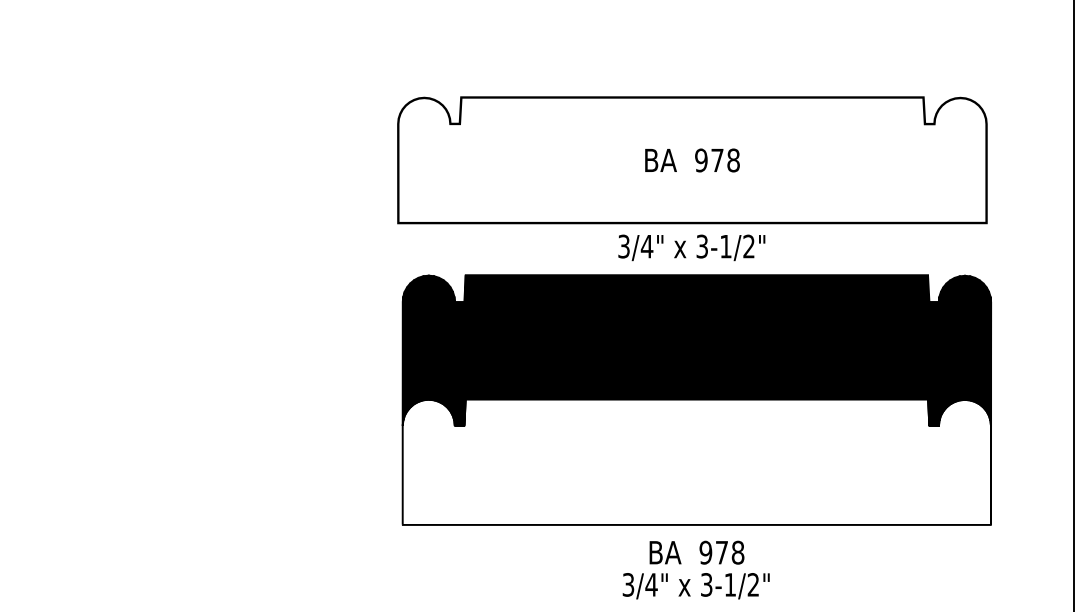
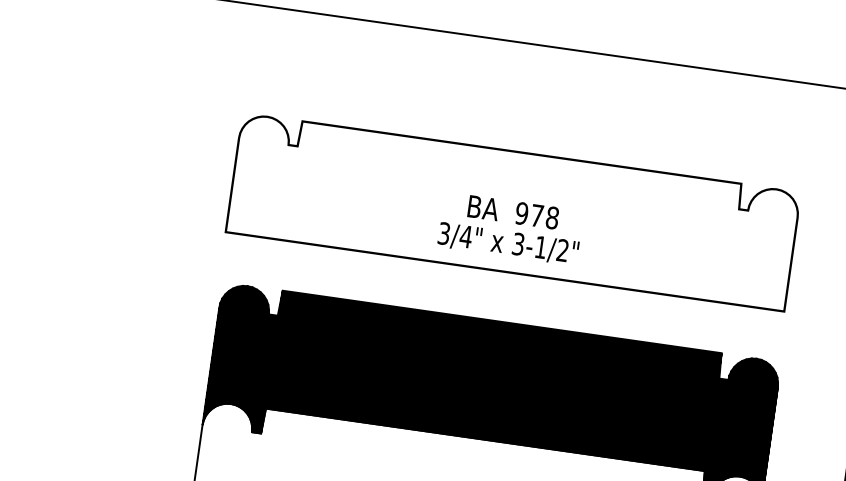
text: (691, 247) -> (508, 243), moved

